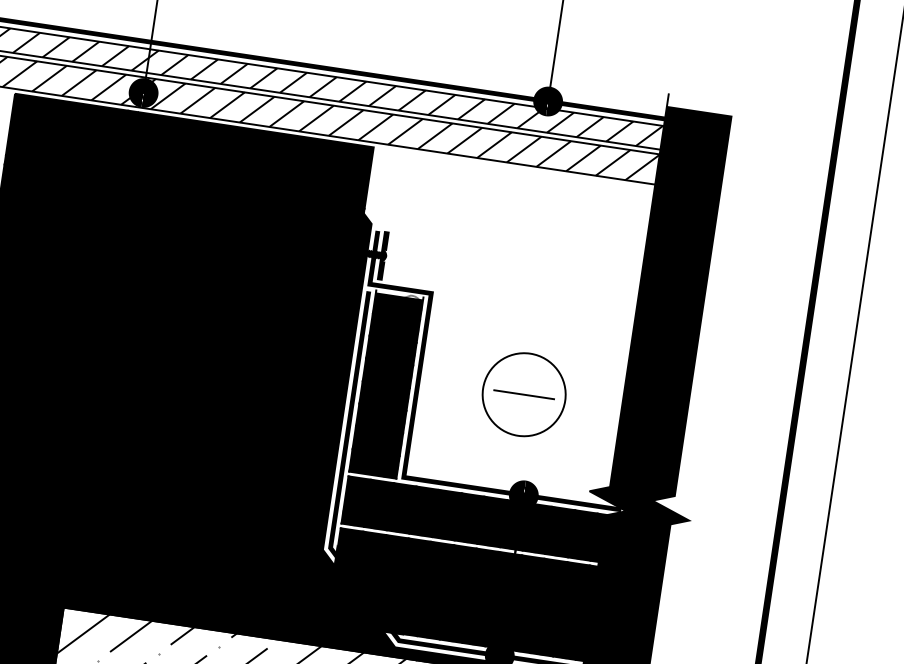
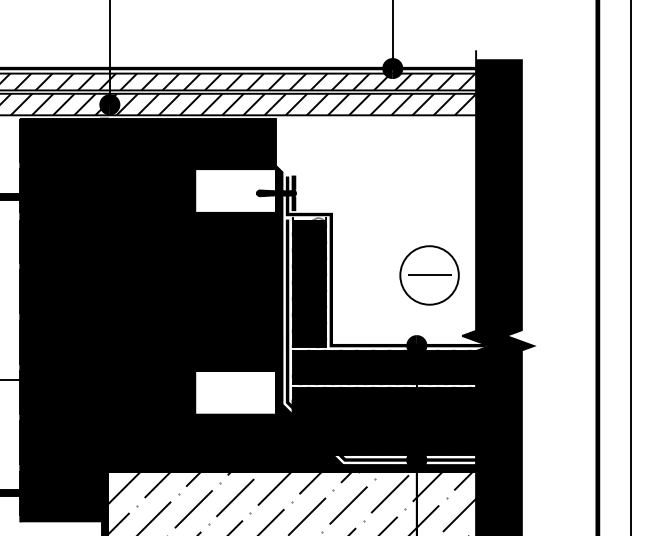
fill: (301, 239) -> (235, 190), removed
part: (524, 394) -> (429, 275), moved
fill: (259, 523) -> (235, 392), removed

